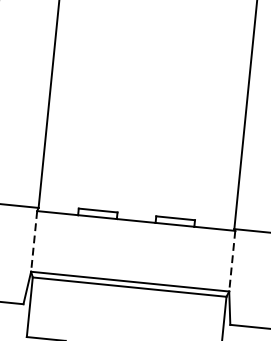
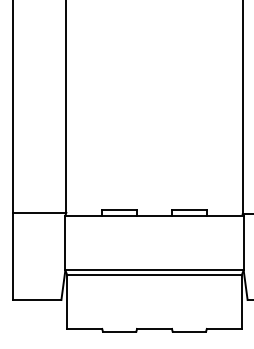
line: (34, 241) -> (65, 243), dashed -> solid
line: (232, 261) -> (243, 243), dashed -> solid

